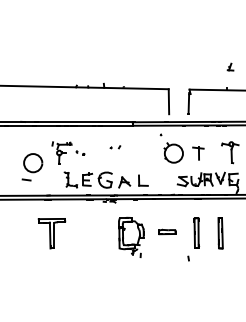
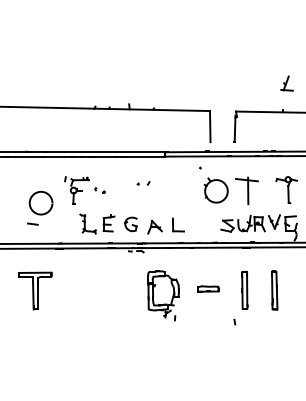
part: (230, 67) -> (286, 83), size x1.67
part: (198, 152) -> (246, 190), size x1.67
part: (104, 180) -> (130, 224), size x0.71
part: (51, 233) -> (35, 290), moved

